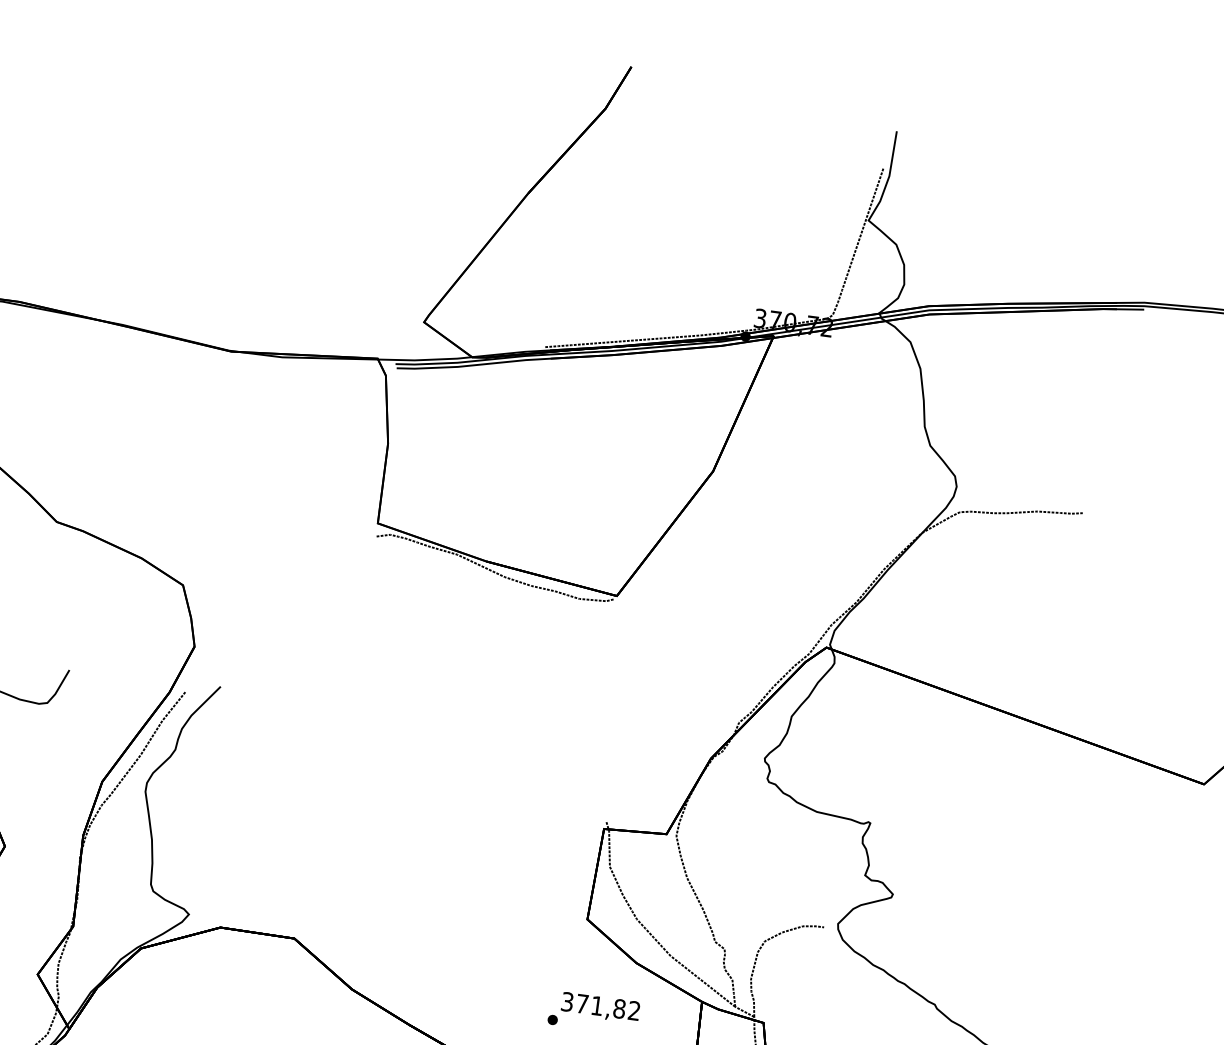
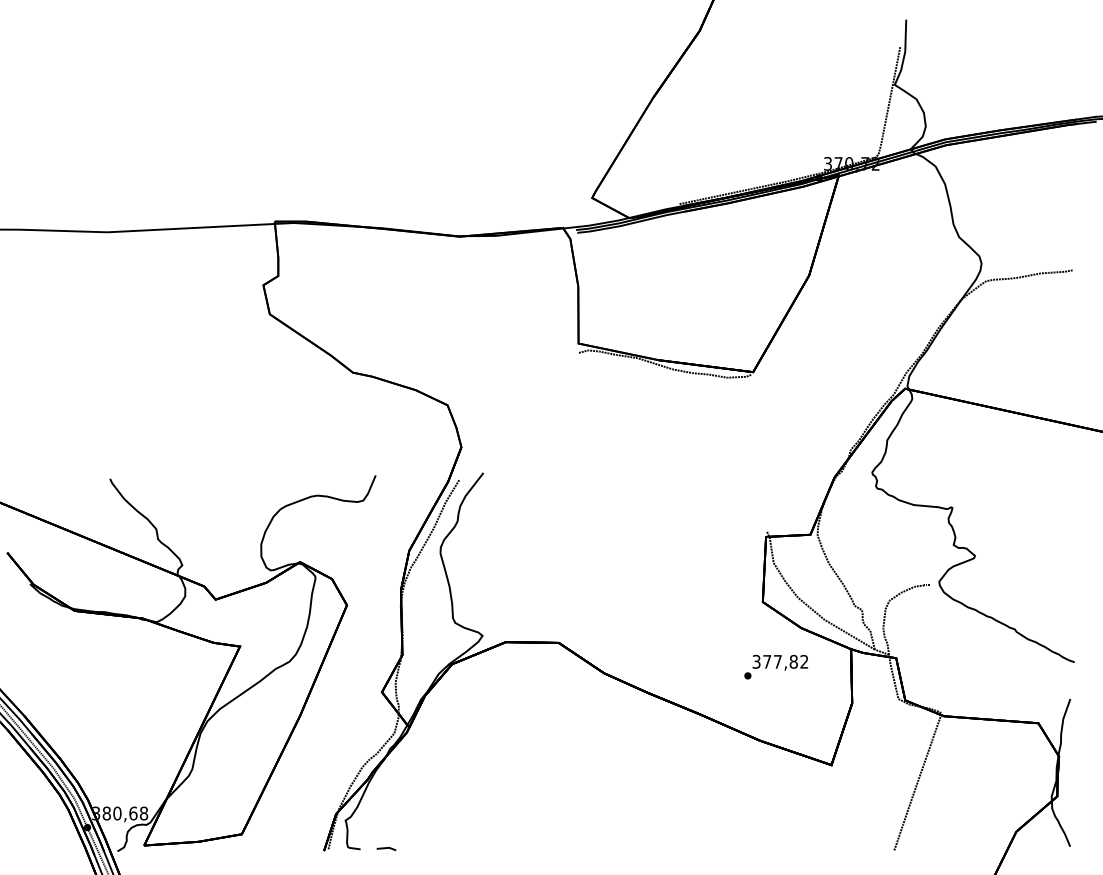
text: (596, 1005) -> (777, 661), 371,82 -> 377,82

